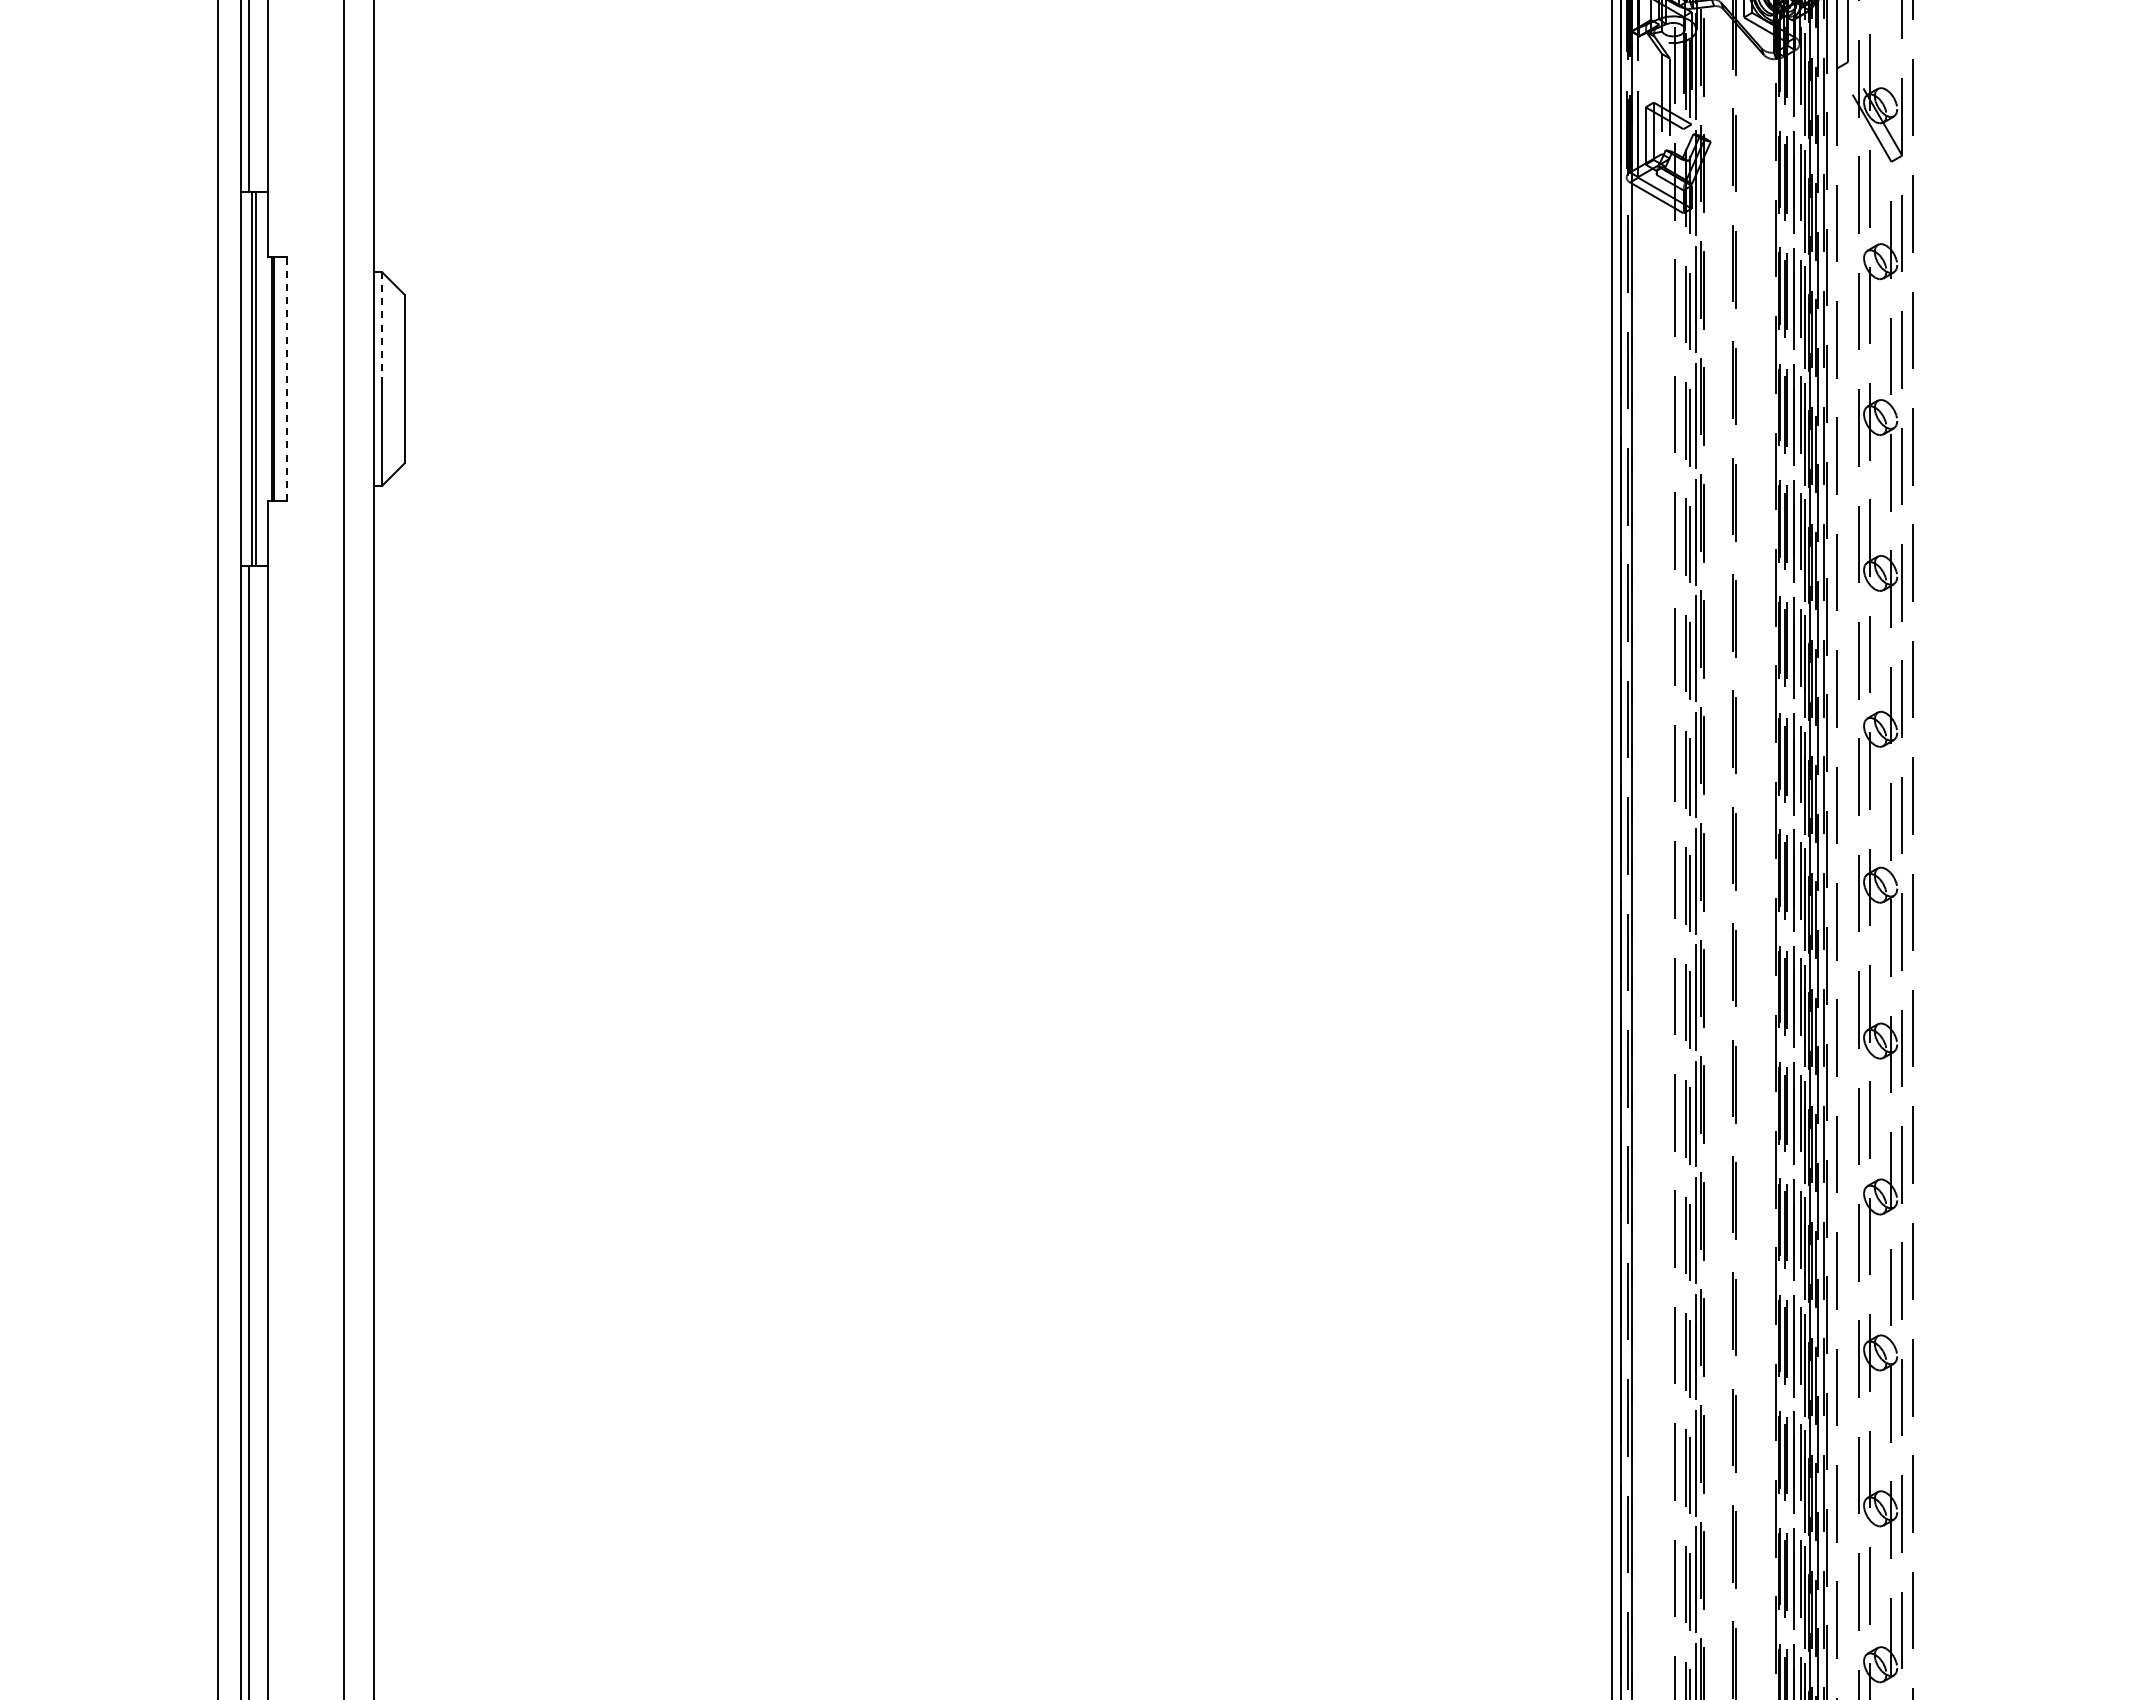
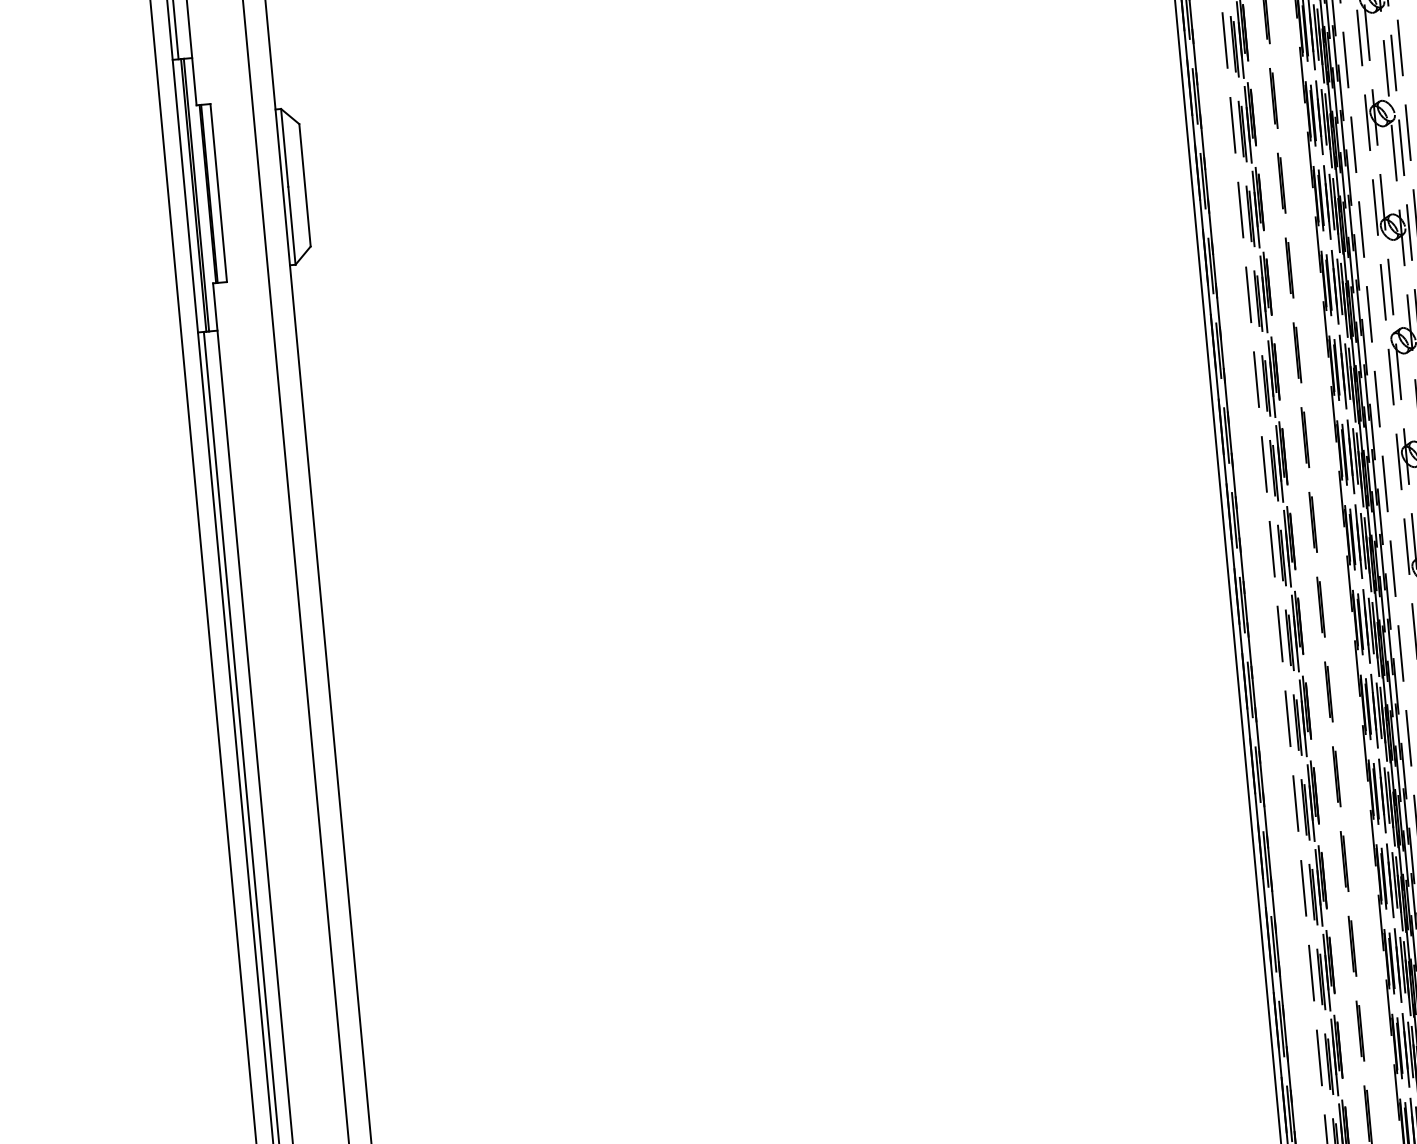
line: (382, 326) -> (285, 148), dashed -> solid
line: (286, 378) -> (218, 192), dashed -> solid

